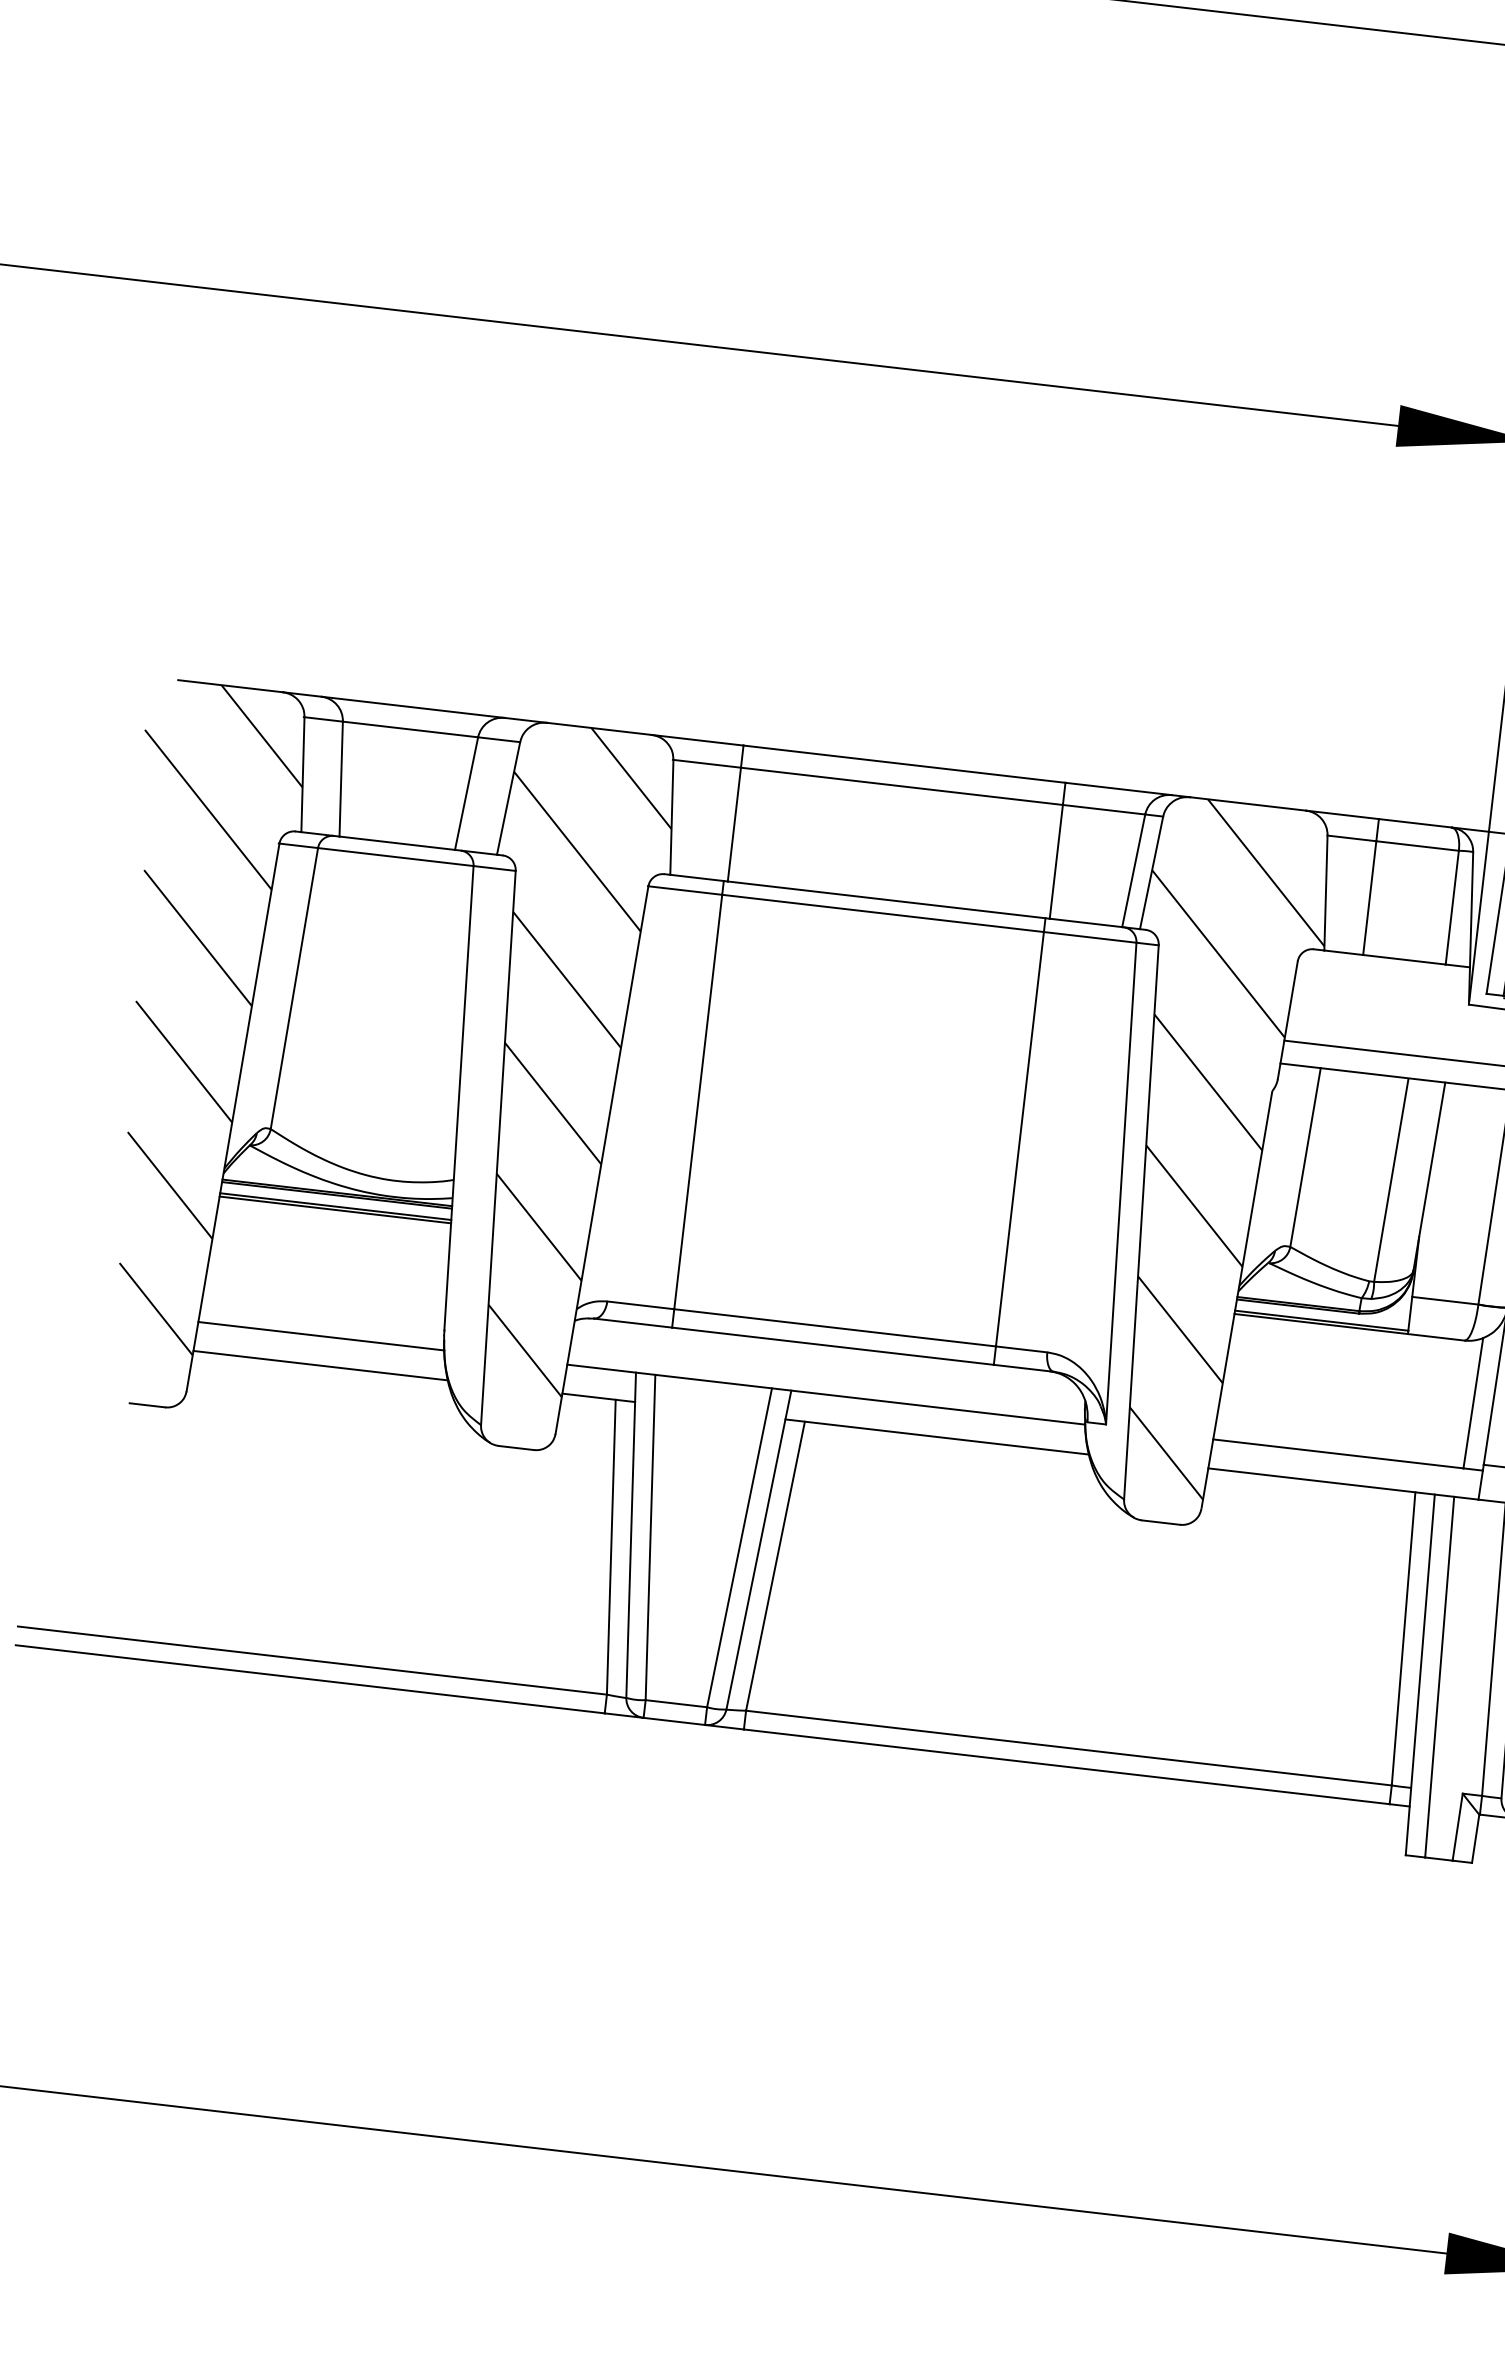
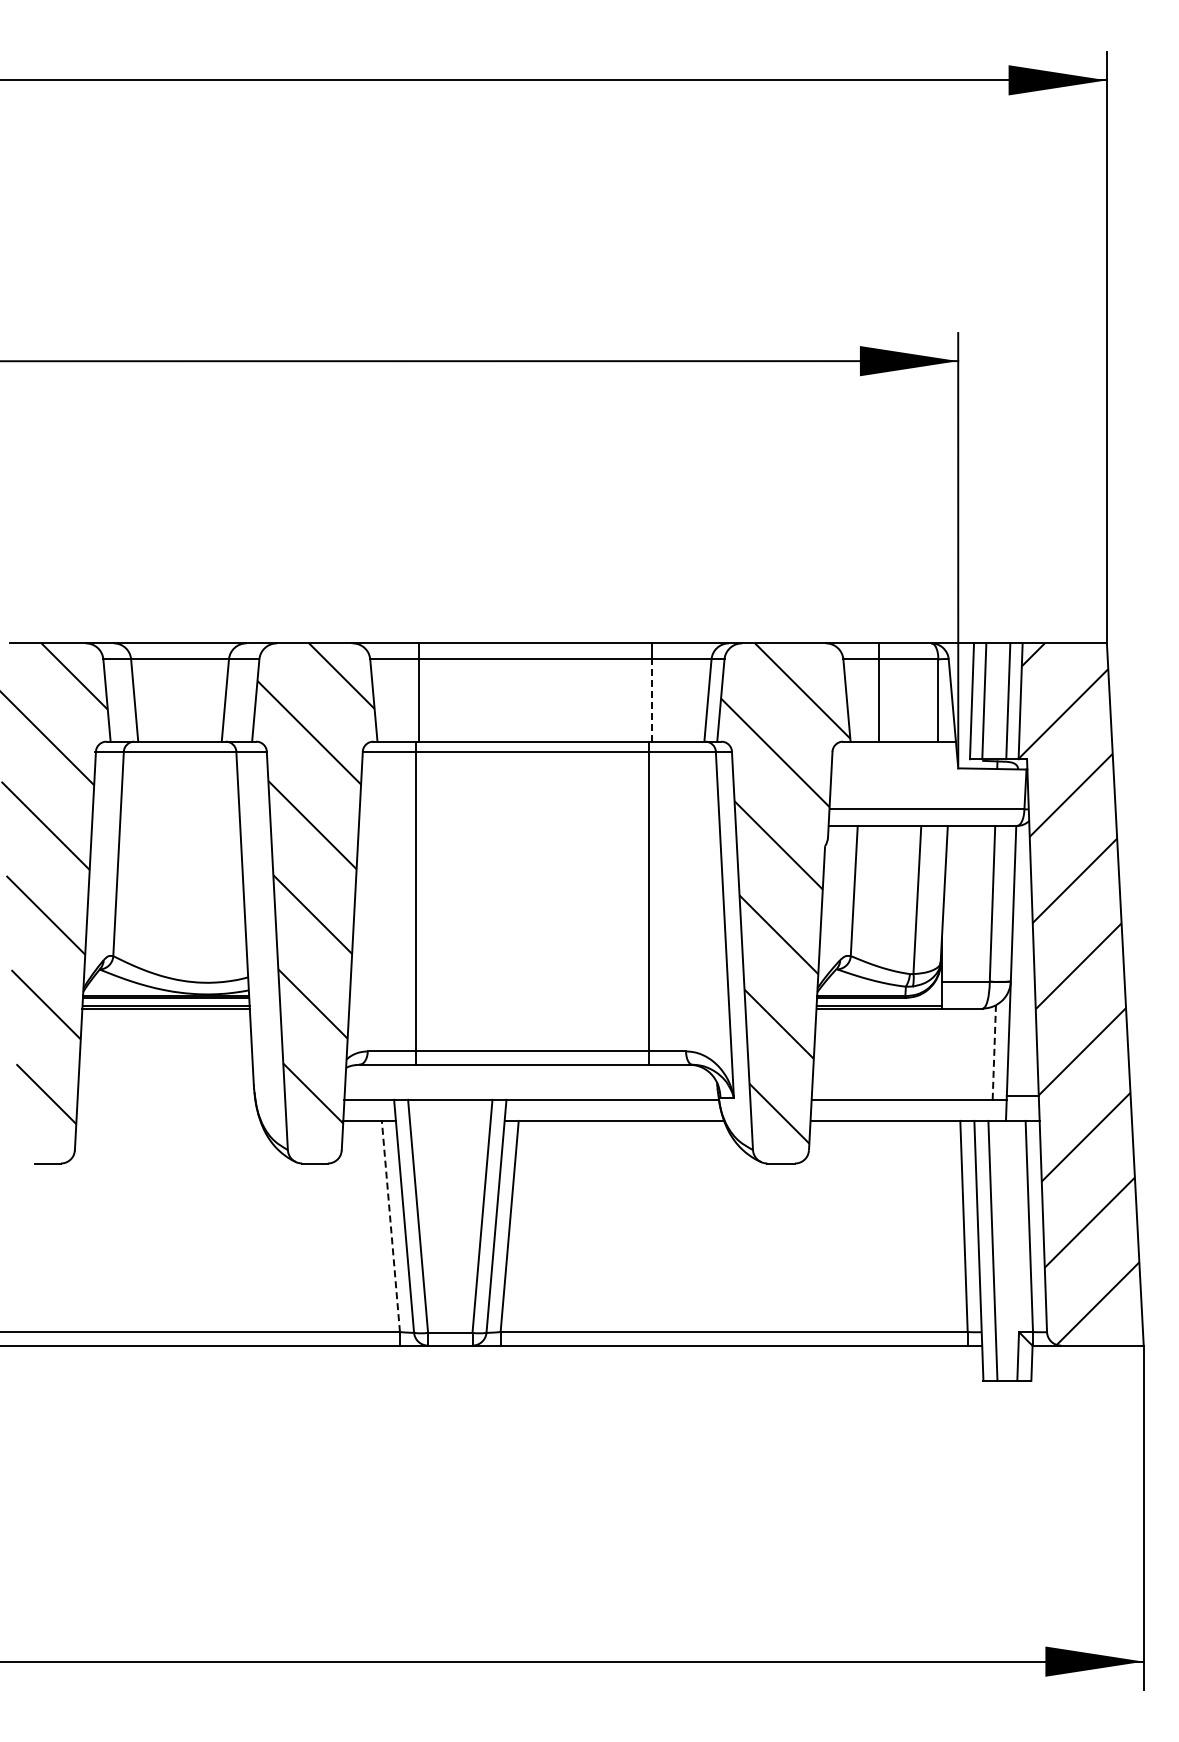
line: (1055, 861) -> (651, 700), solid -> dashed
line: (321, 1335) -> (166, 1099), removed
line: (320, 1365) -> (168, 1120), removed
line: (1473, 1403) -> (994, 1052), solid -> dashed
line: (610, 1547) -> (390, 1226), solid -> dashed

